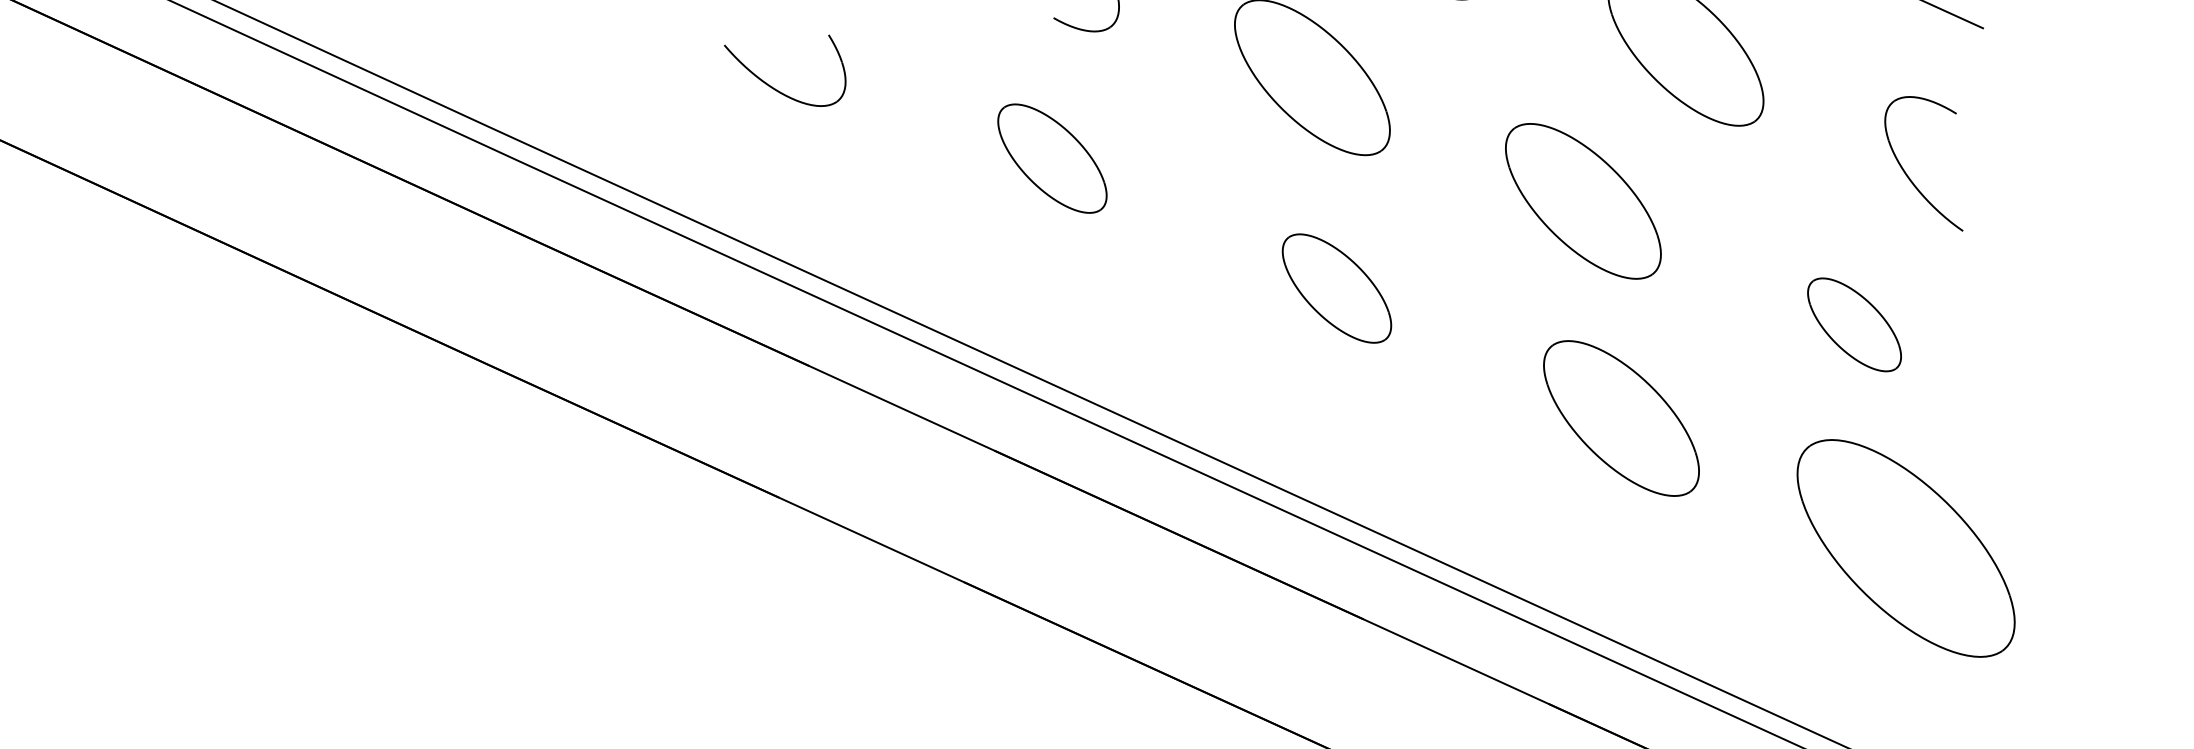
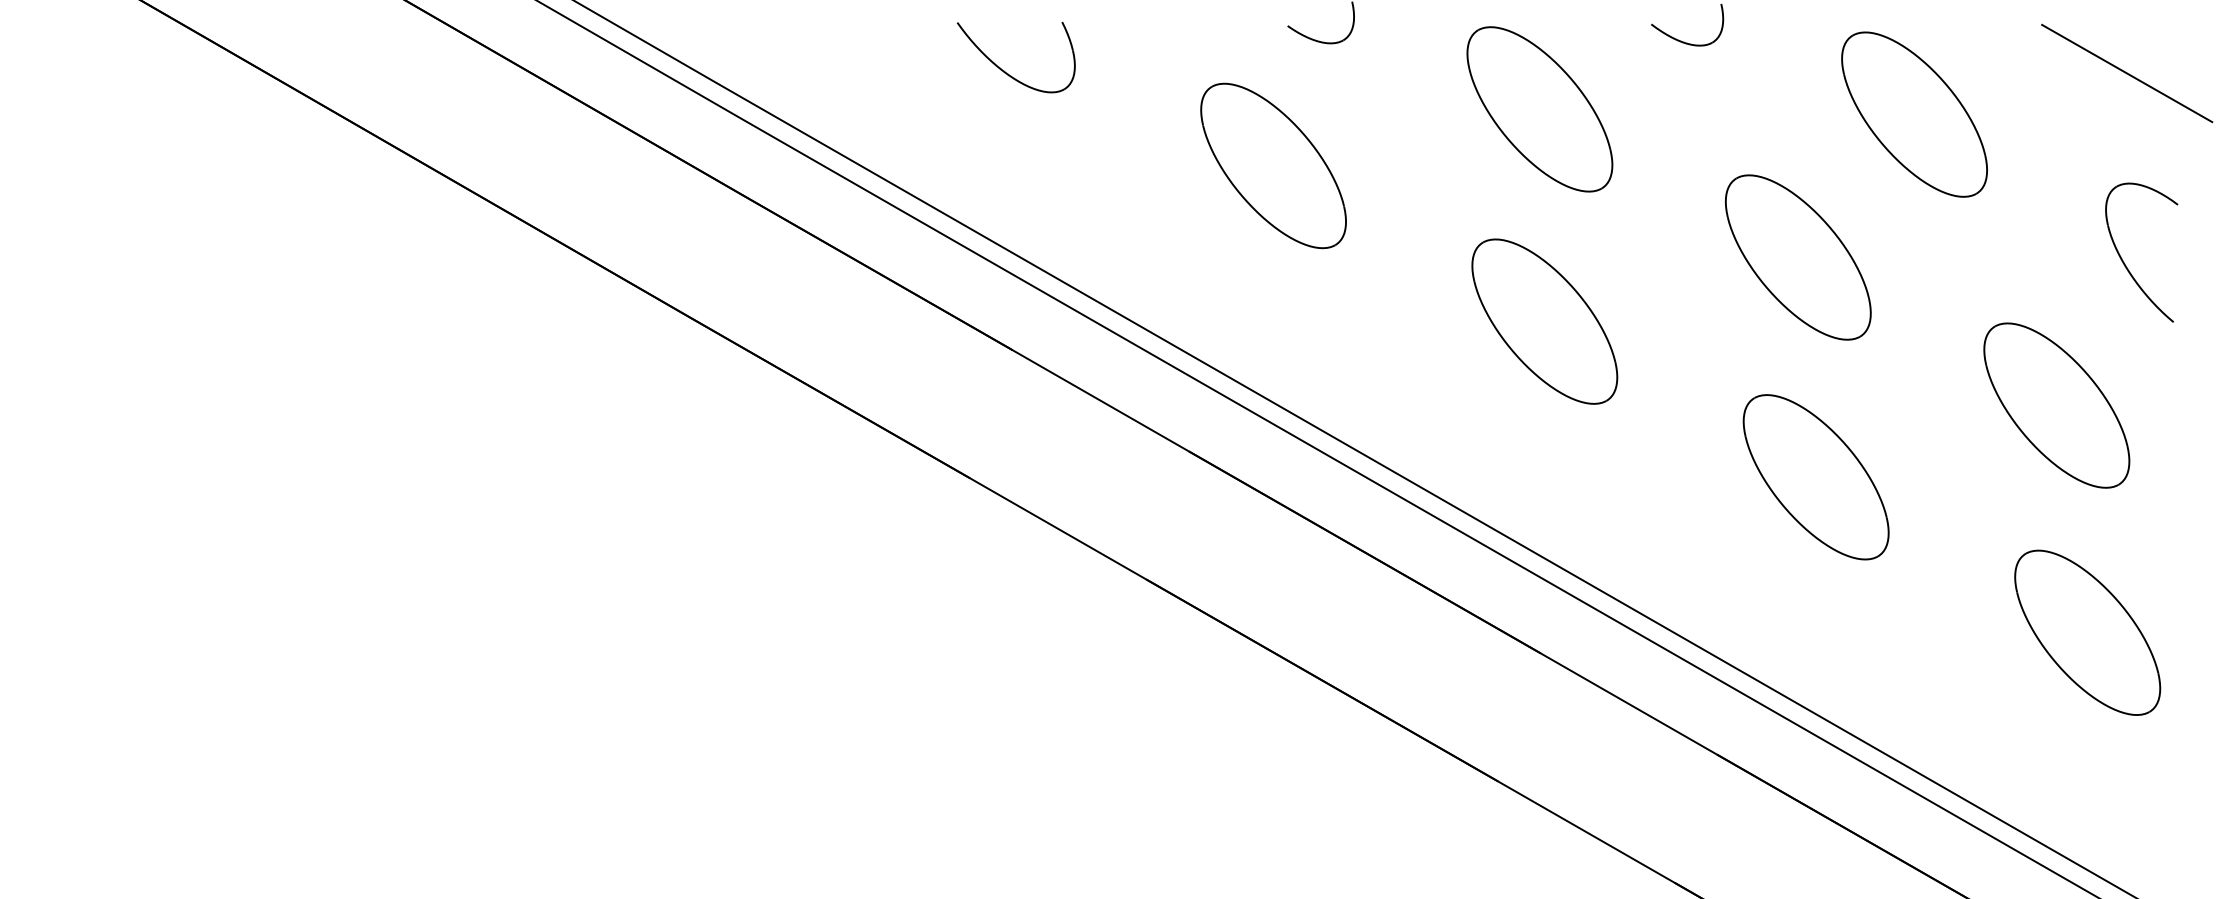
part: (1052, 158) -> (1273, 165), size x1.43
part: (1336, 288) -> (1544, 321), size x1.43
part: (1854, 324) -> (2056, 405), size x1.67
part: (1906, 548) -> (2087, 632), size x0.71

